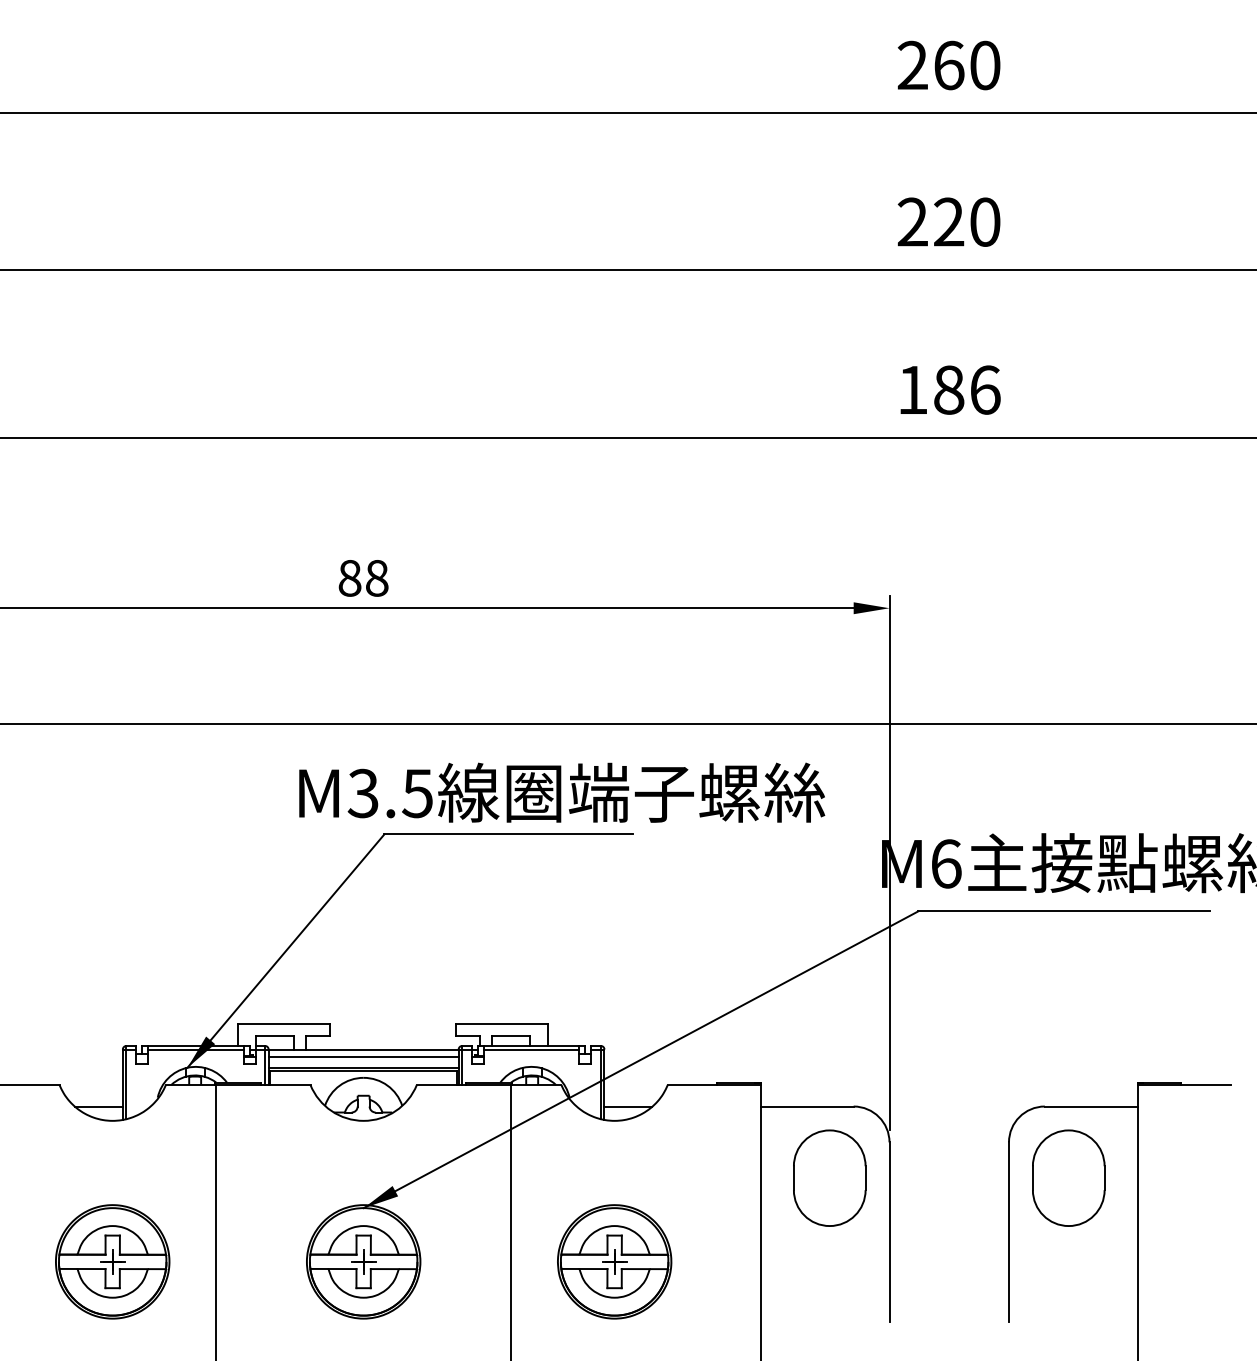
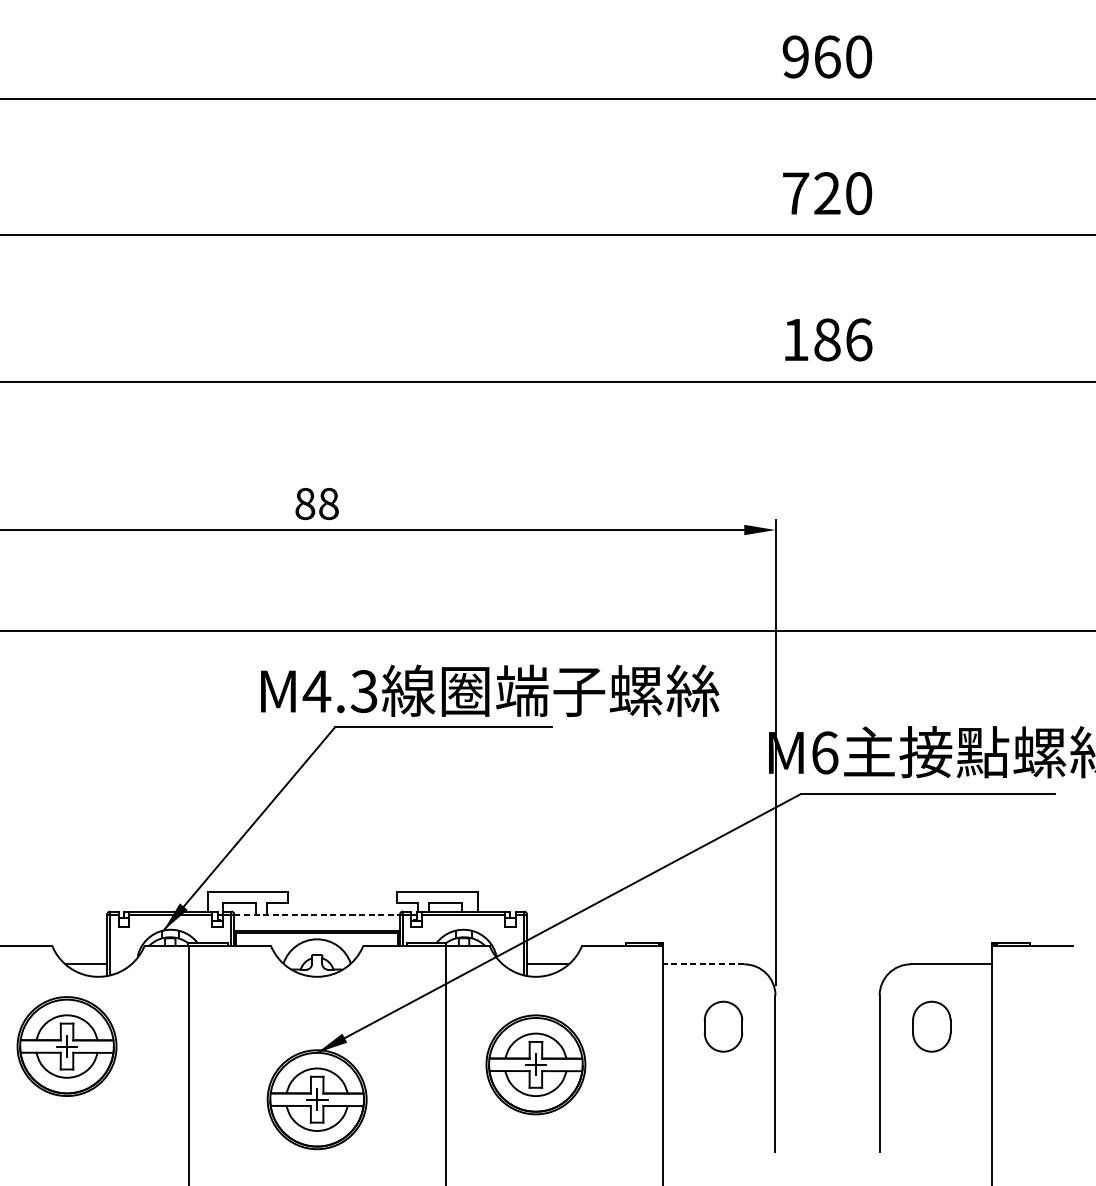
text: (912, 65) -> (795, 56), 260 -> 960
text: (912, 221) -> (795, 192), 220 -> 720
text: (389, 793) -> (339, 691), M3.5 -> M4.3
line: (364, 1050) -> (317, 915), solid -> dashed
line: (363, 1056) -> (317, 920), removed
line: (806, 1106) -> (703, 964), solid -> dashed
part: (829, 1177) -> (723, 1026), size x0.6
part: (1068, 1177) -> (931, 1026), size x0.6
part: (112, 1261) -> (66, 1046), moved
part: (614, 1261) -> (535, 1064), moved

